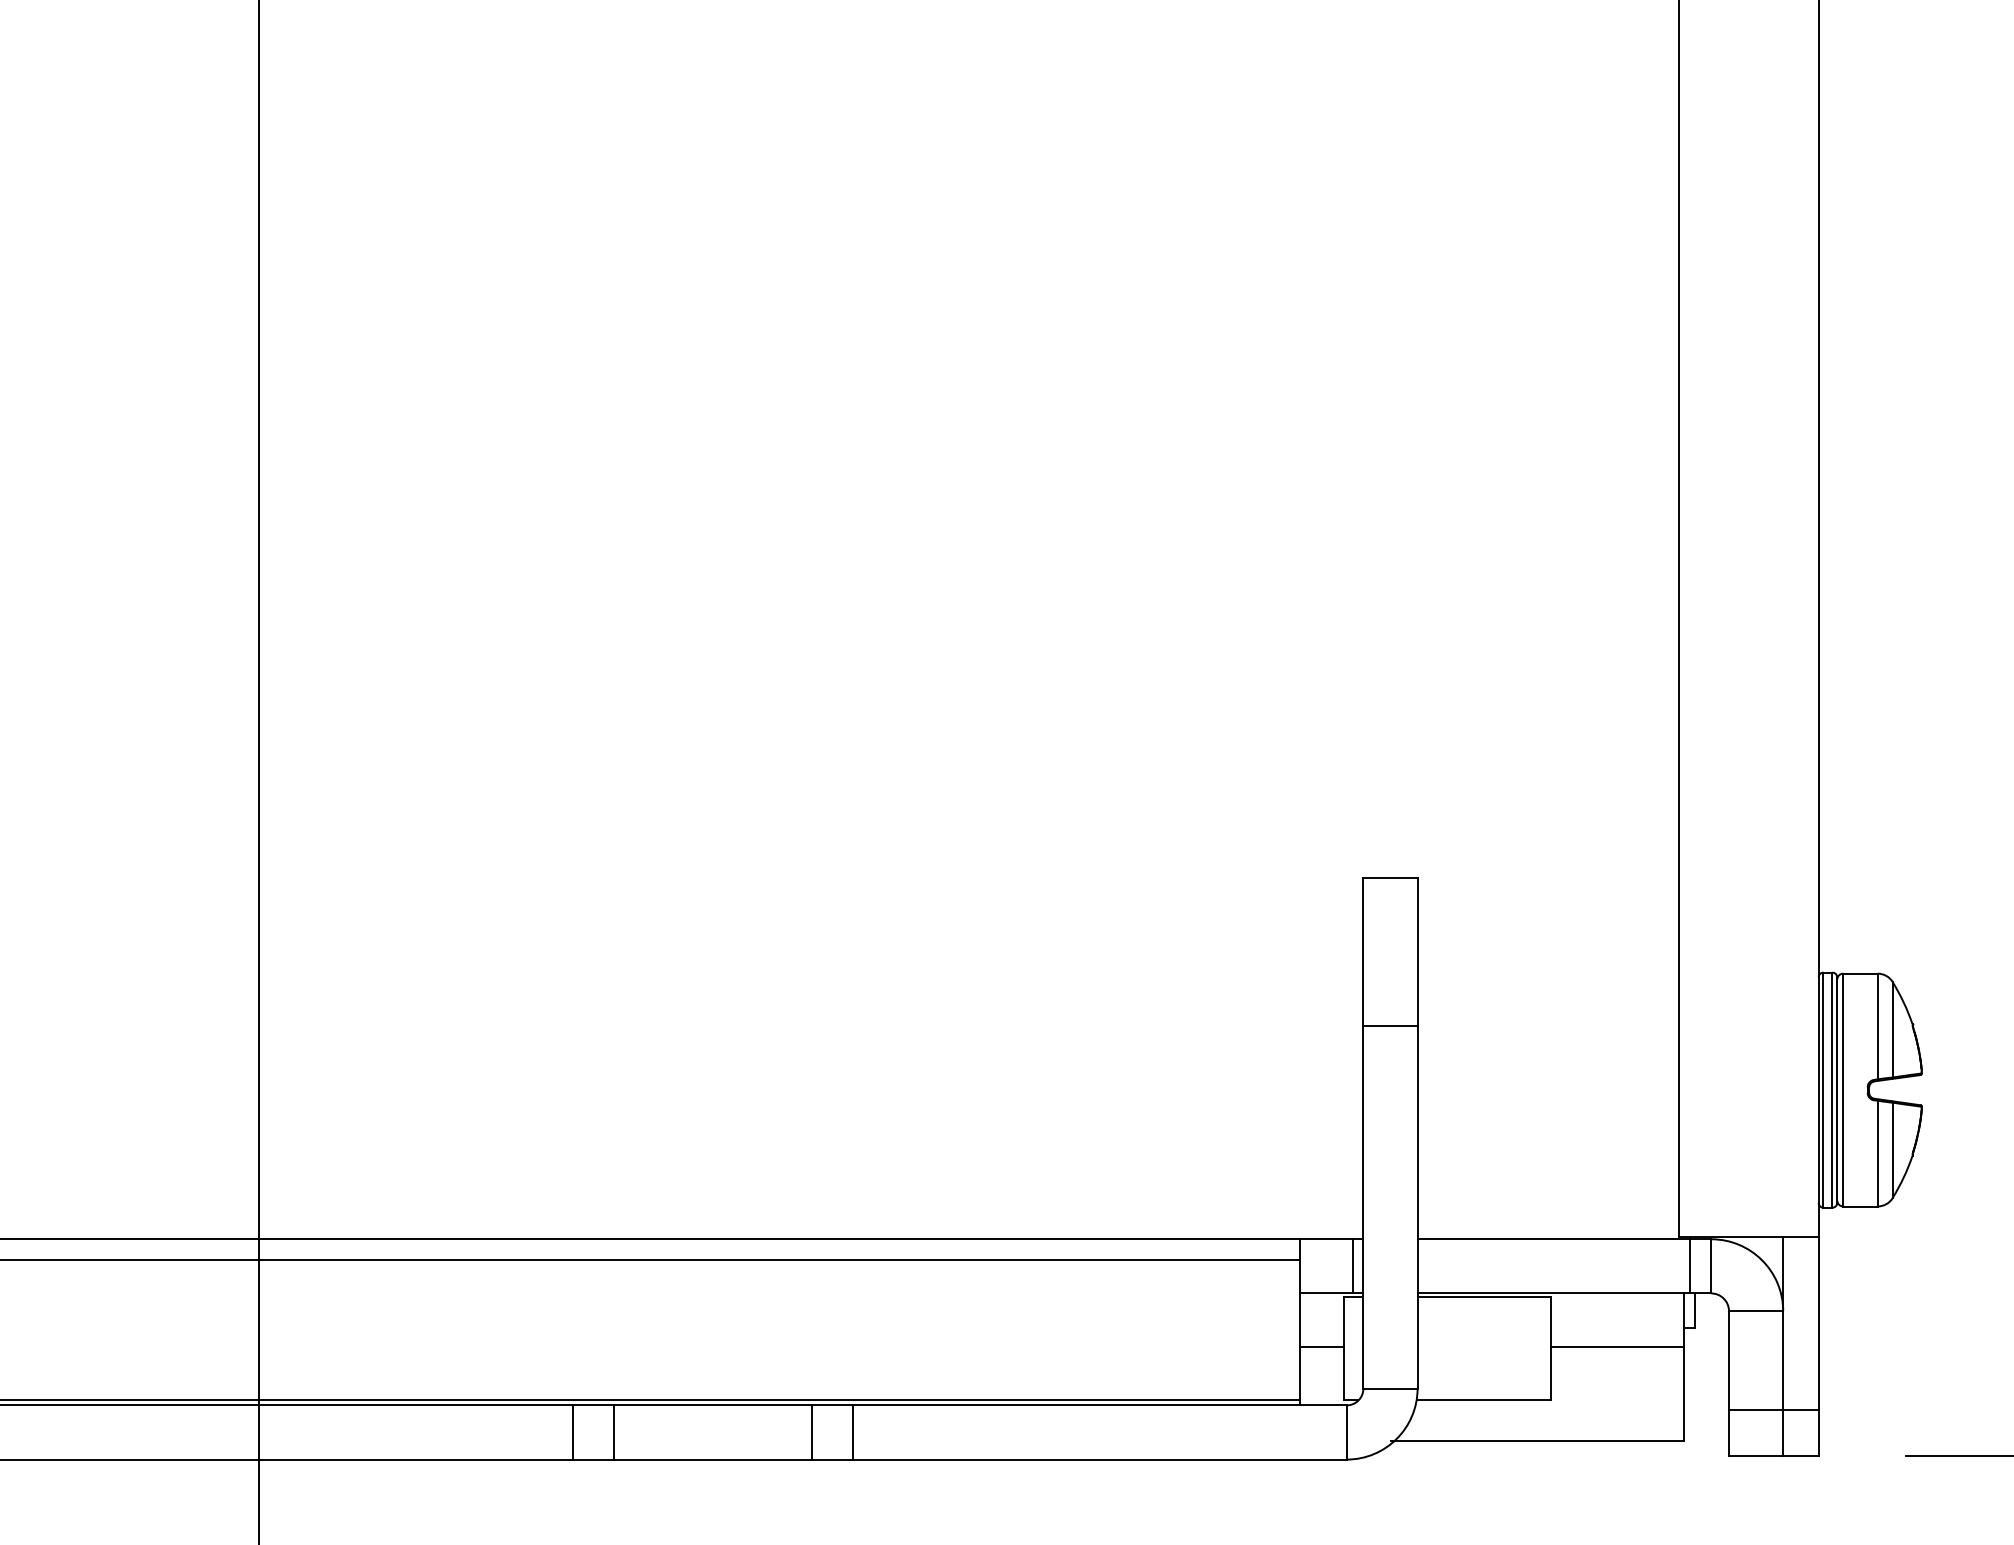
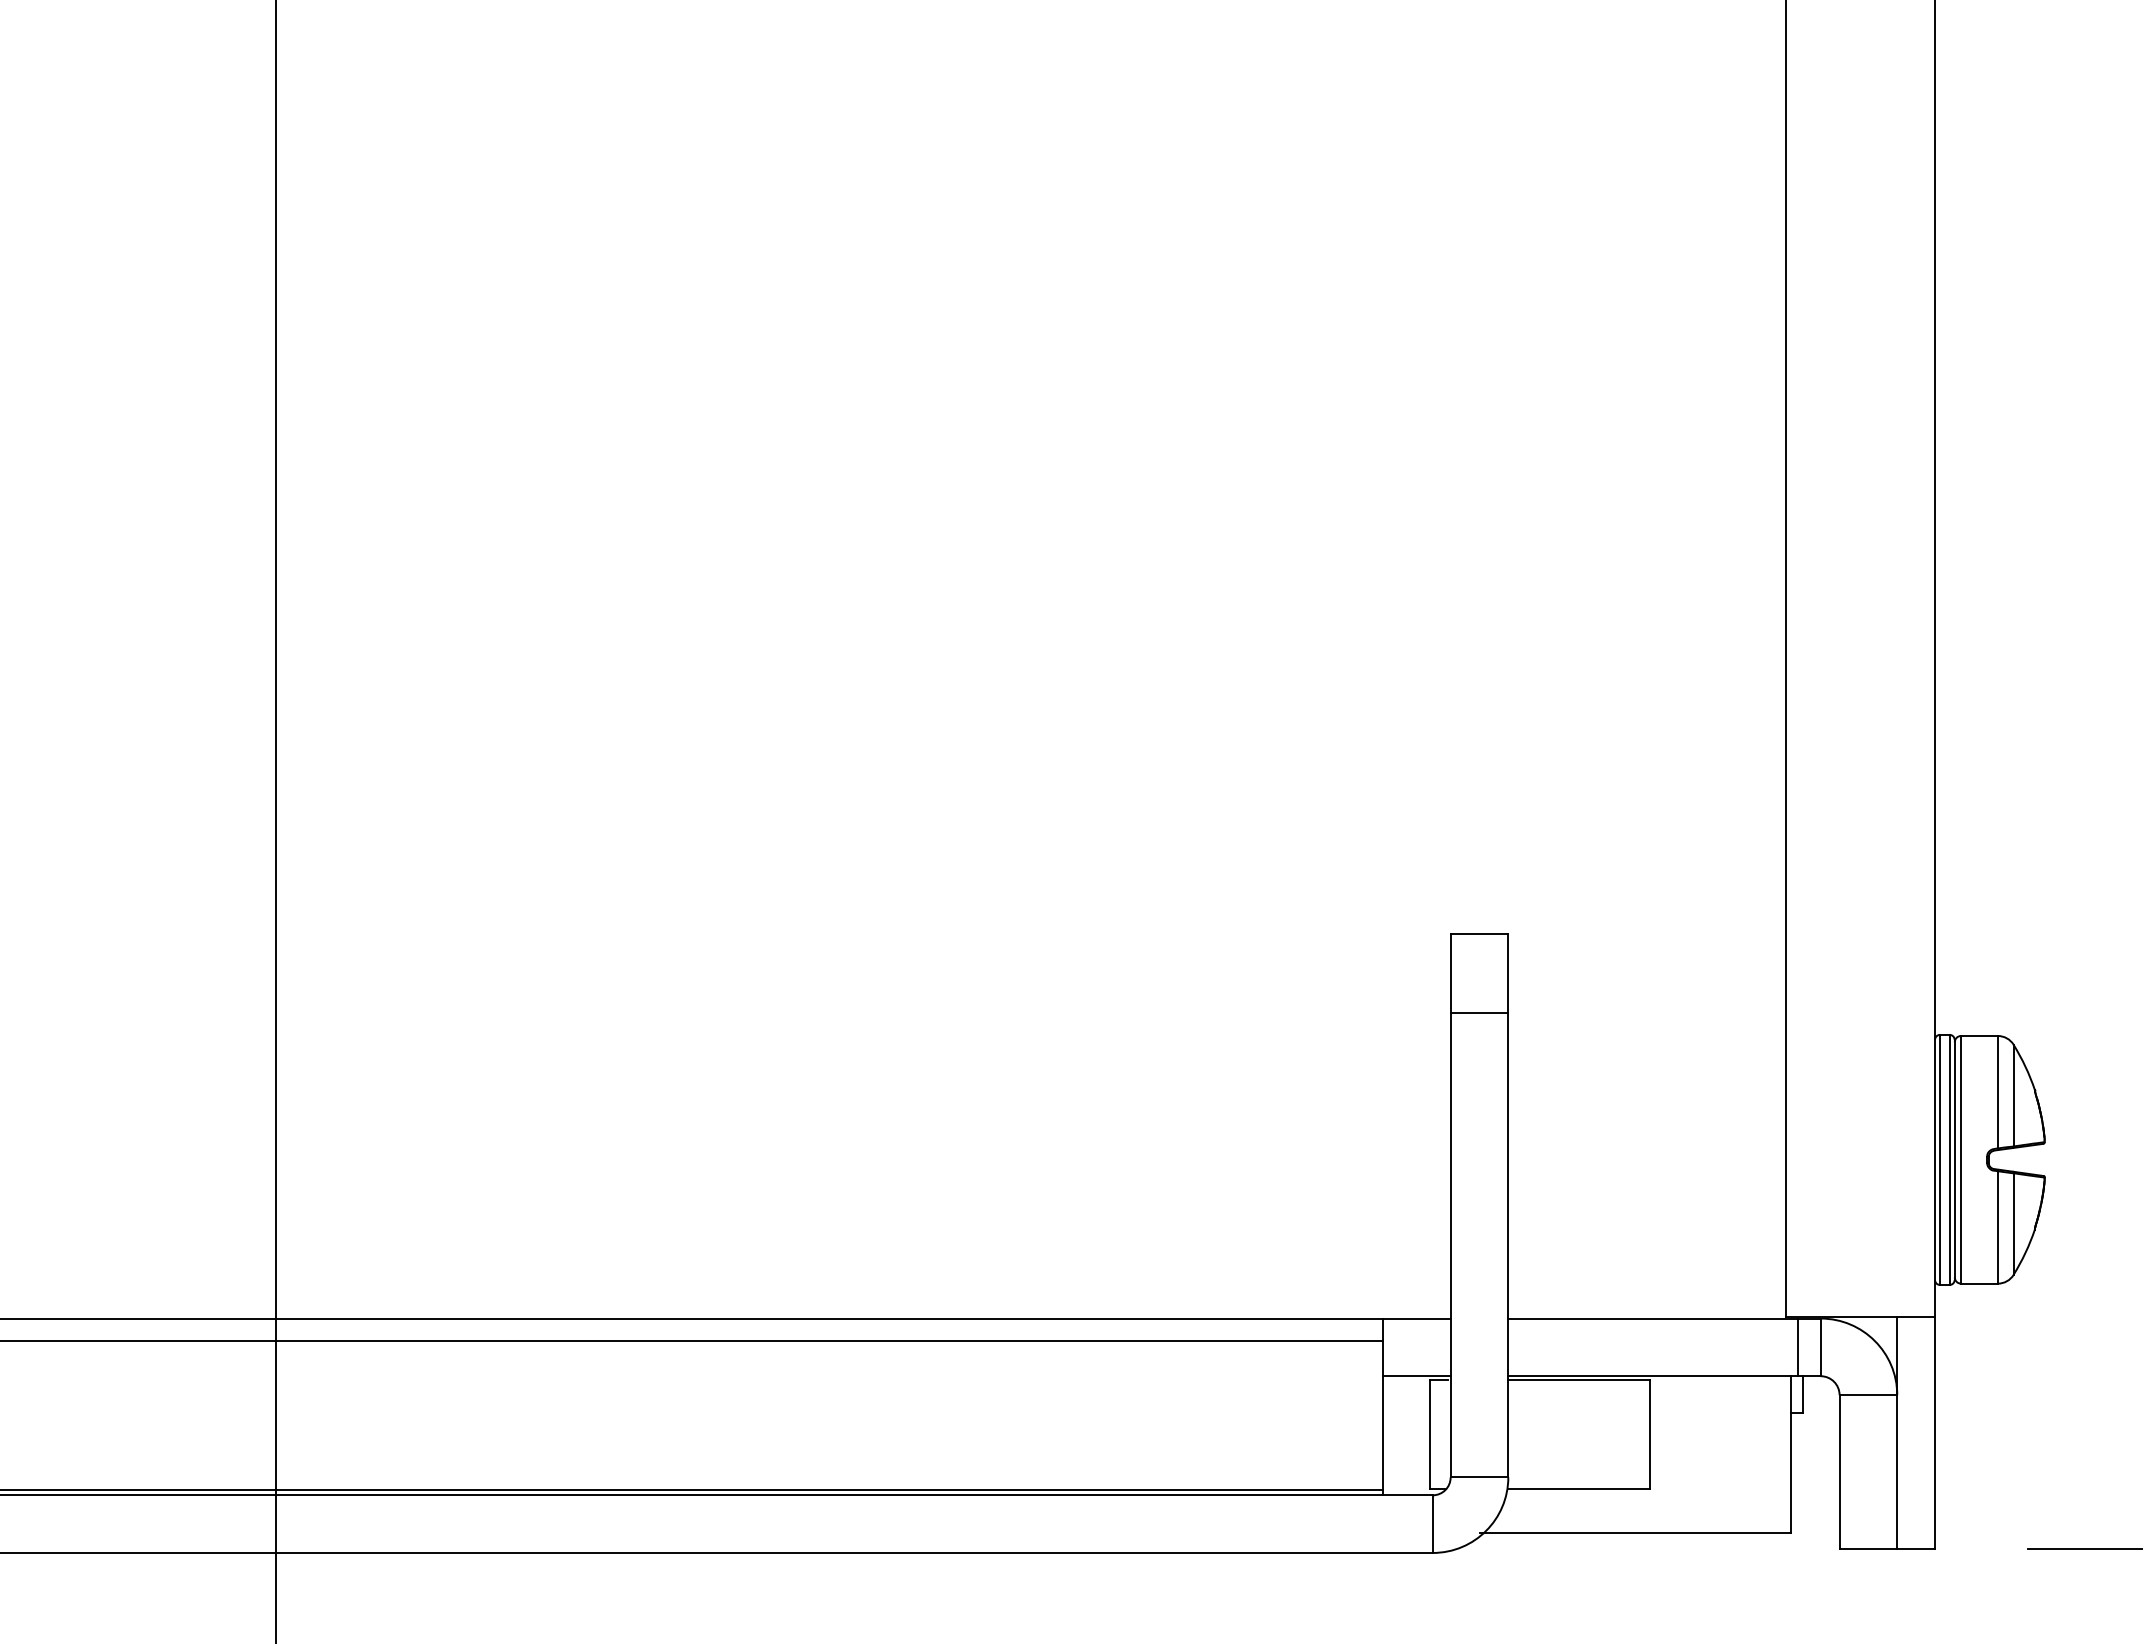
line: (1390, 1025) -> (1479, 1013), moved
line: (1352, 1266) -> (1439, 1347), removed
line: (1321, 1346) -> (1406, 1432), removed
line: (1617, 1346) -> (1720, 1432), removed
line: (1773, 1409) -> (1886, 1499), removed
line: (573, 1431) -> (610, 1523), removed
line: (614, 1431) -> (653, 1523), removed
line: (811, 1431) -> (863, 1523), removed
line: (852, 1431) -> (907, 1523), removed

